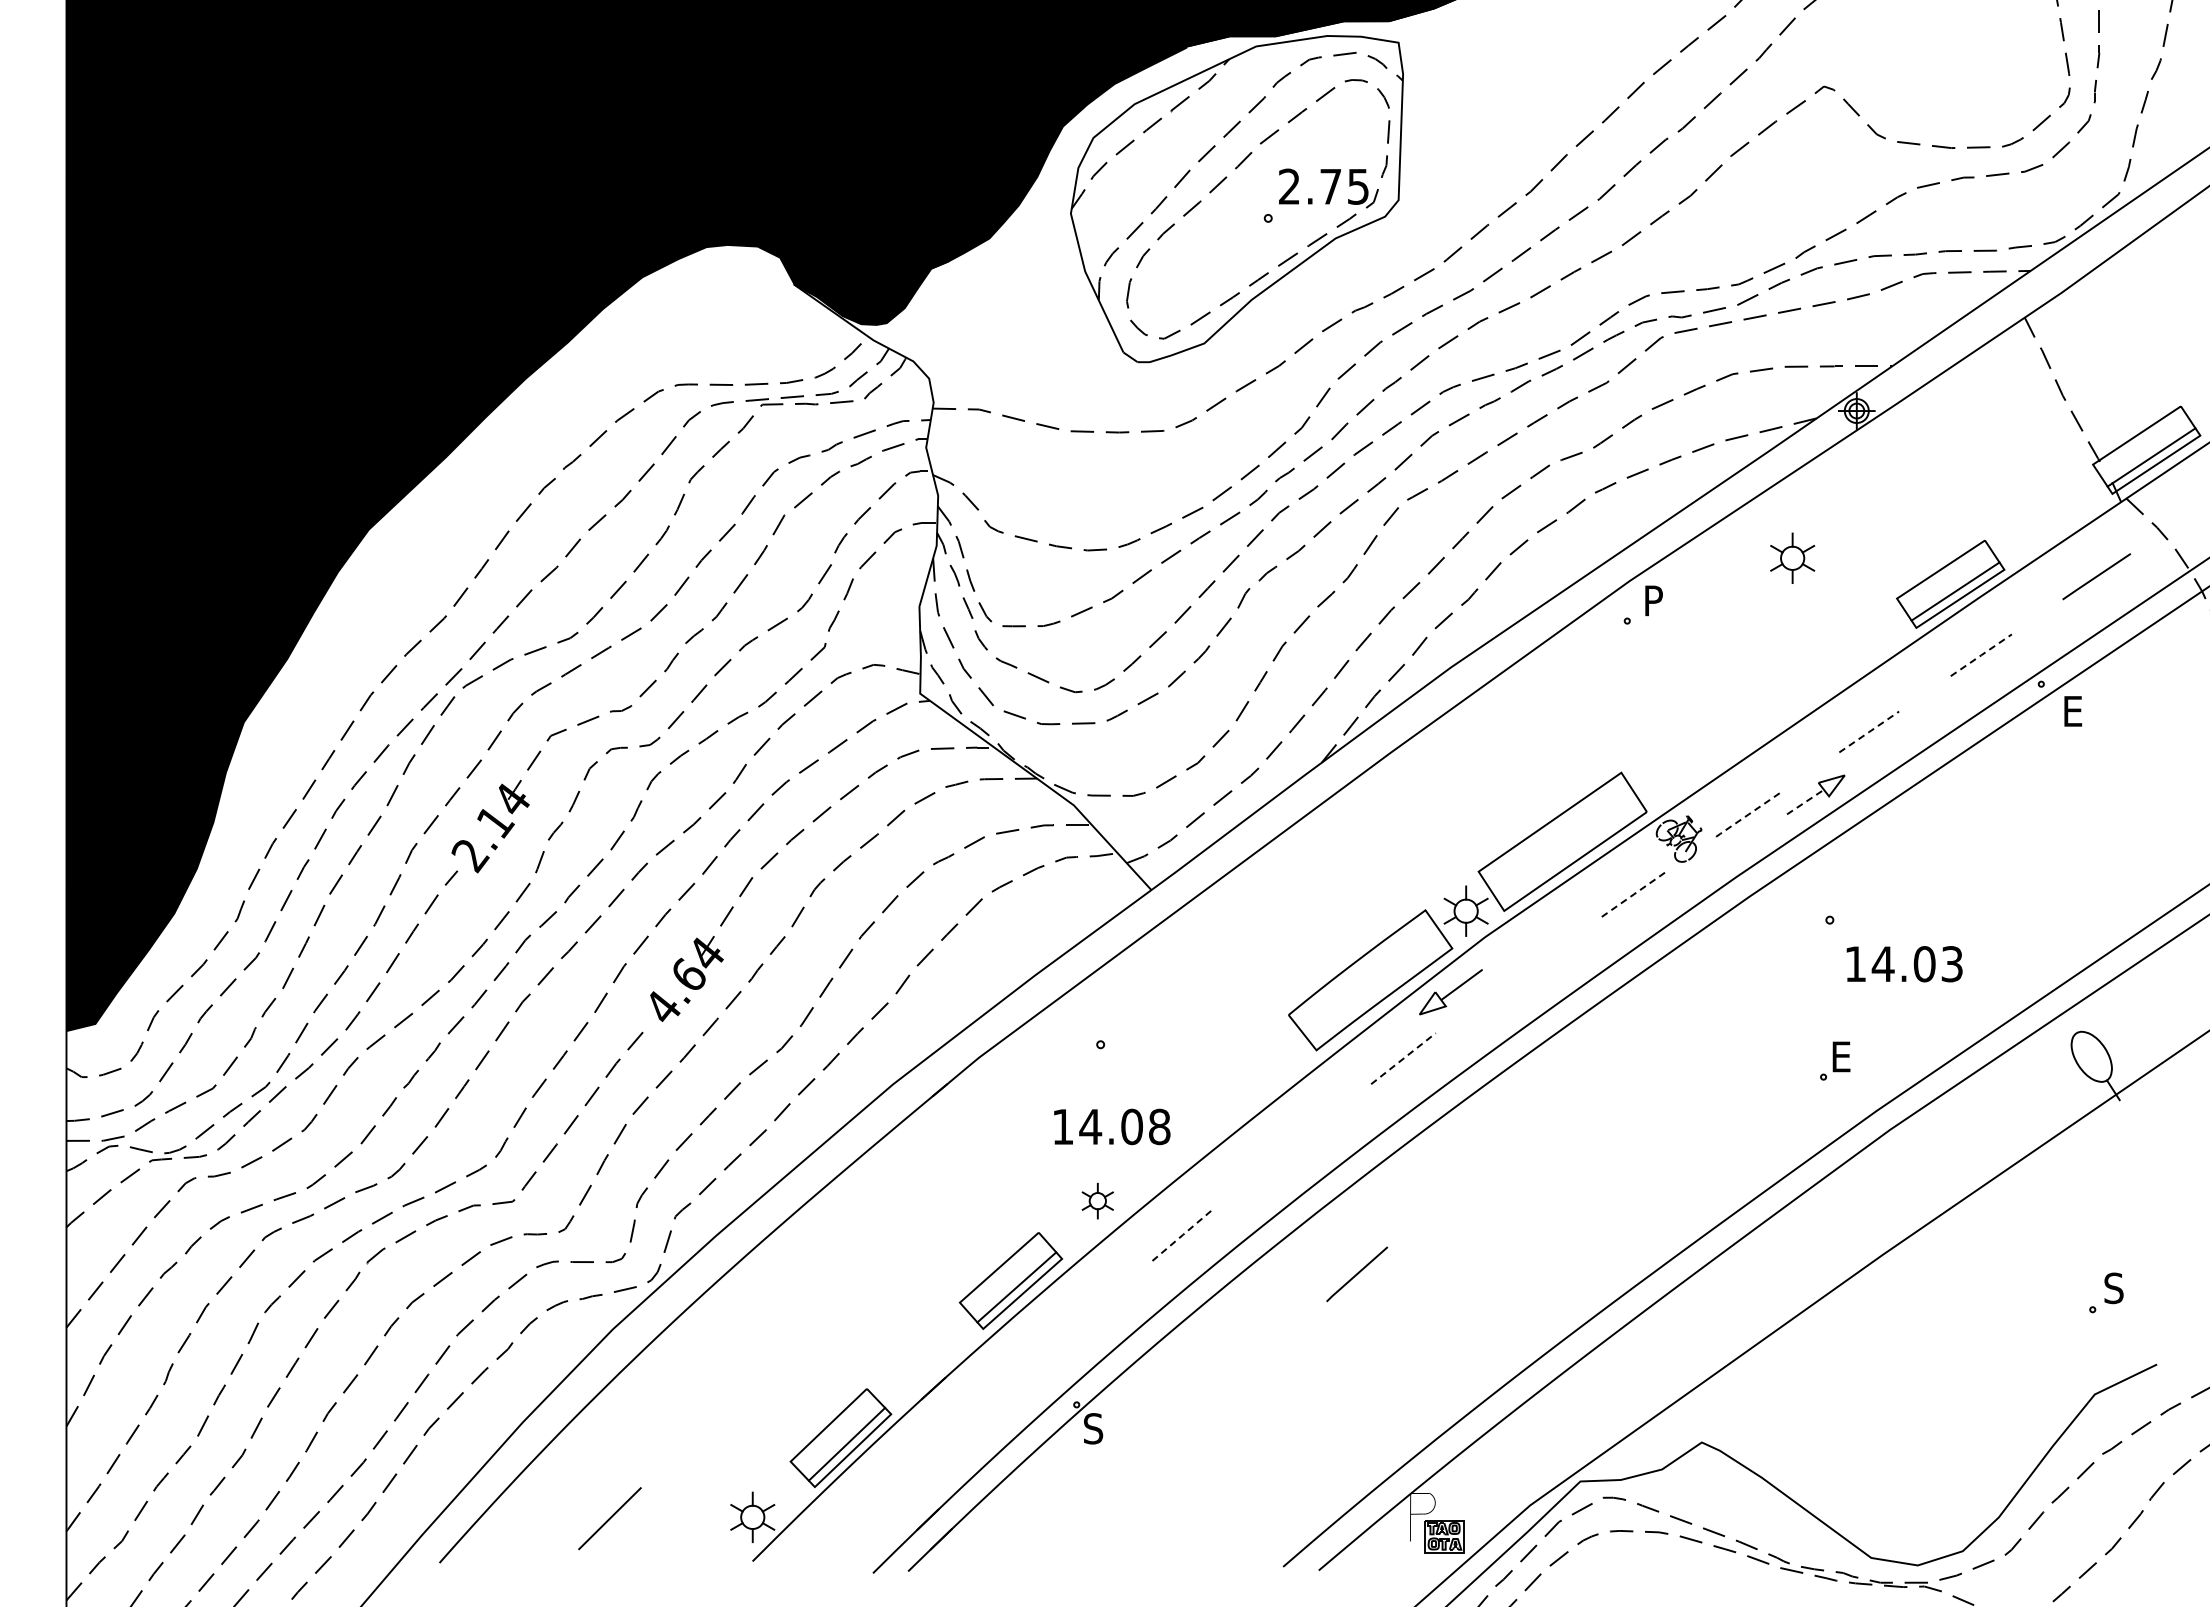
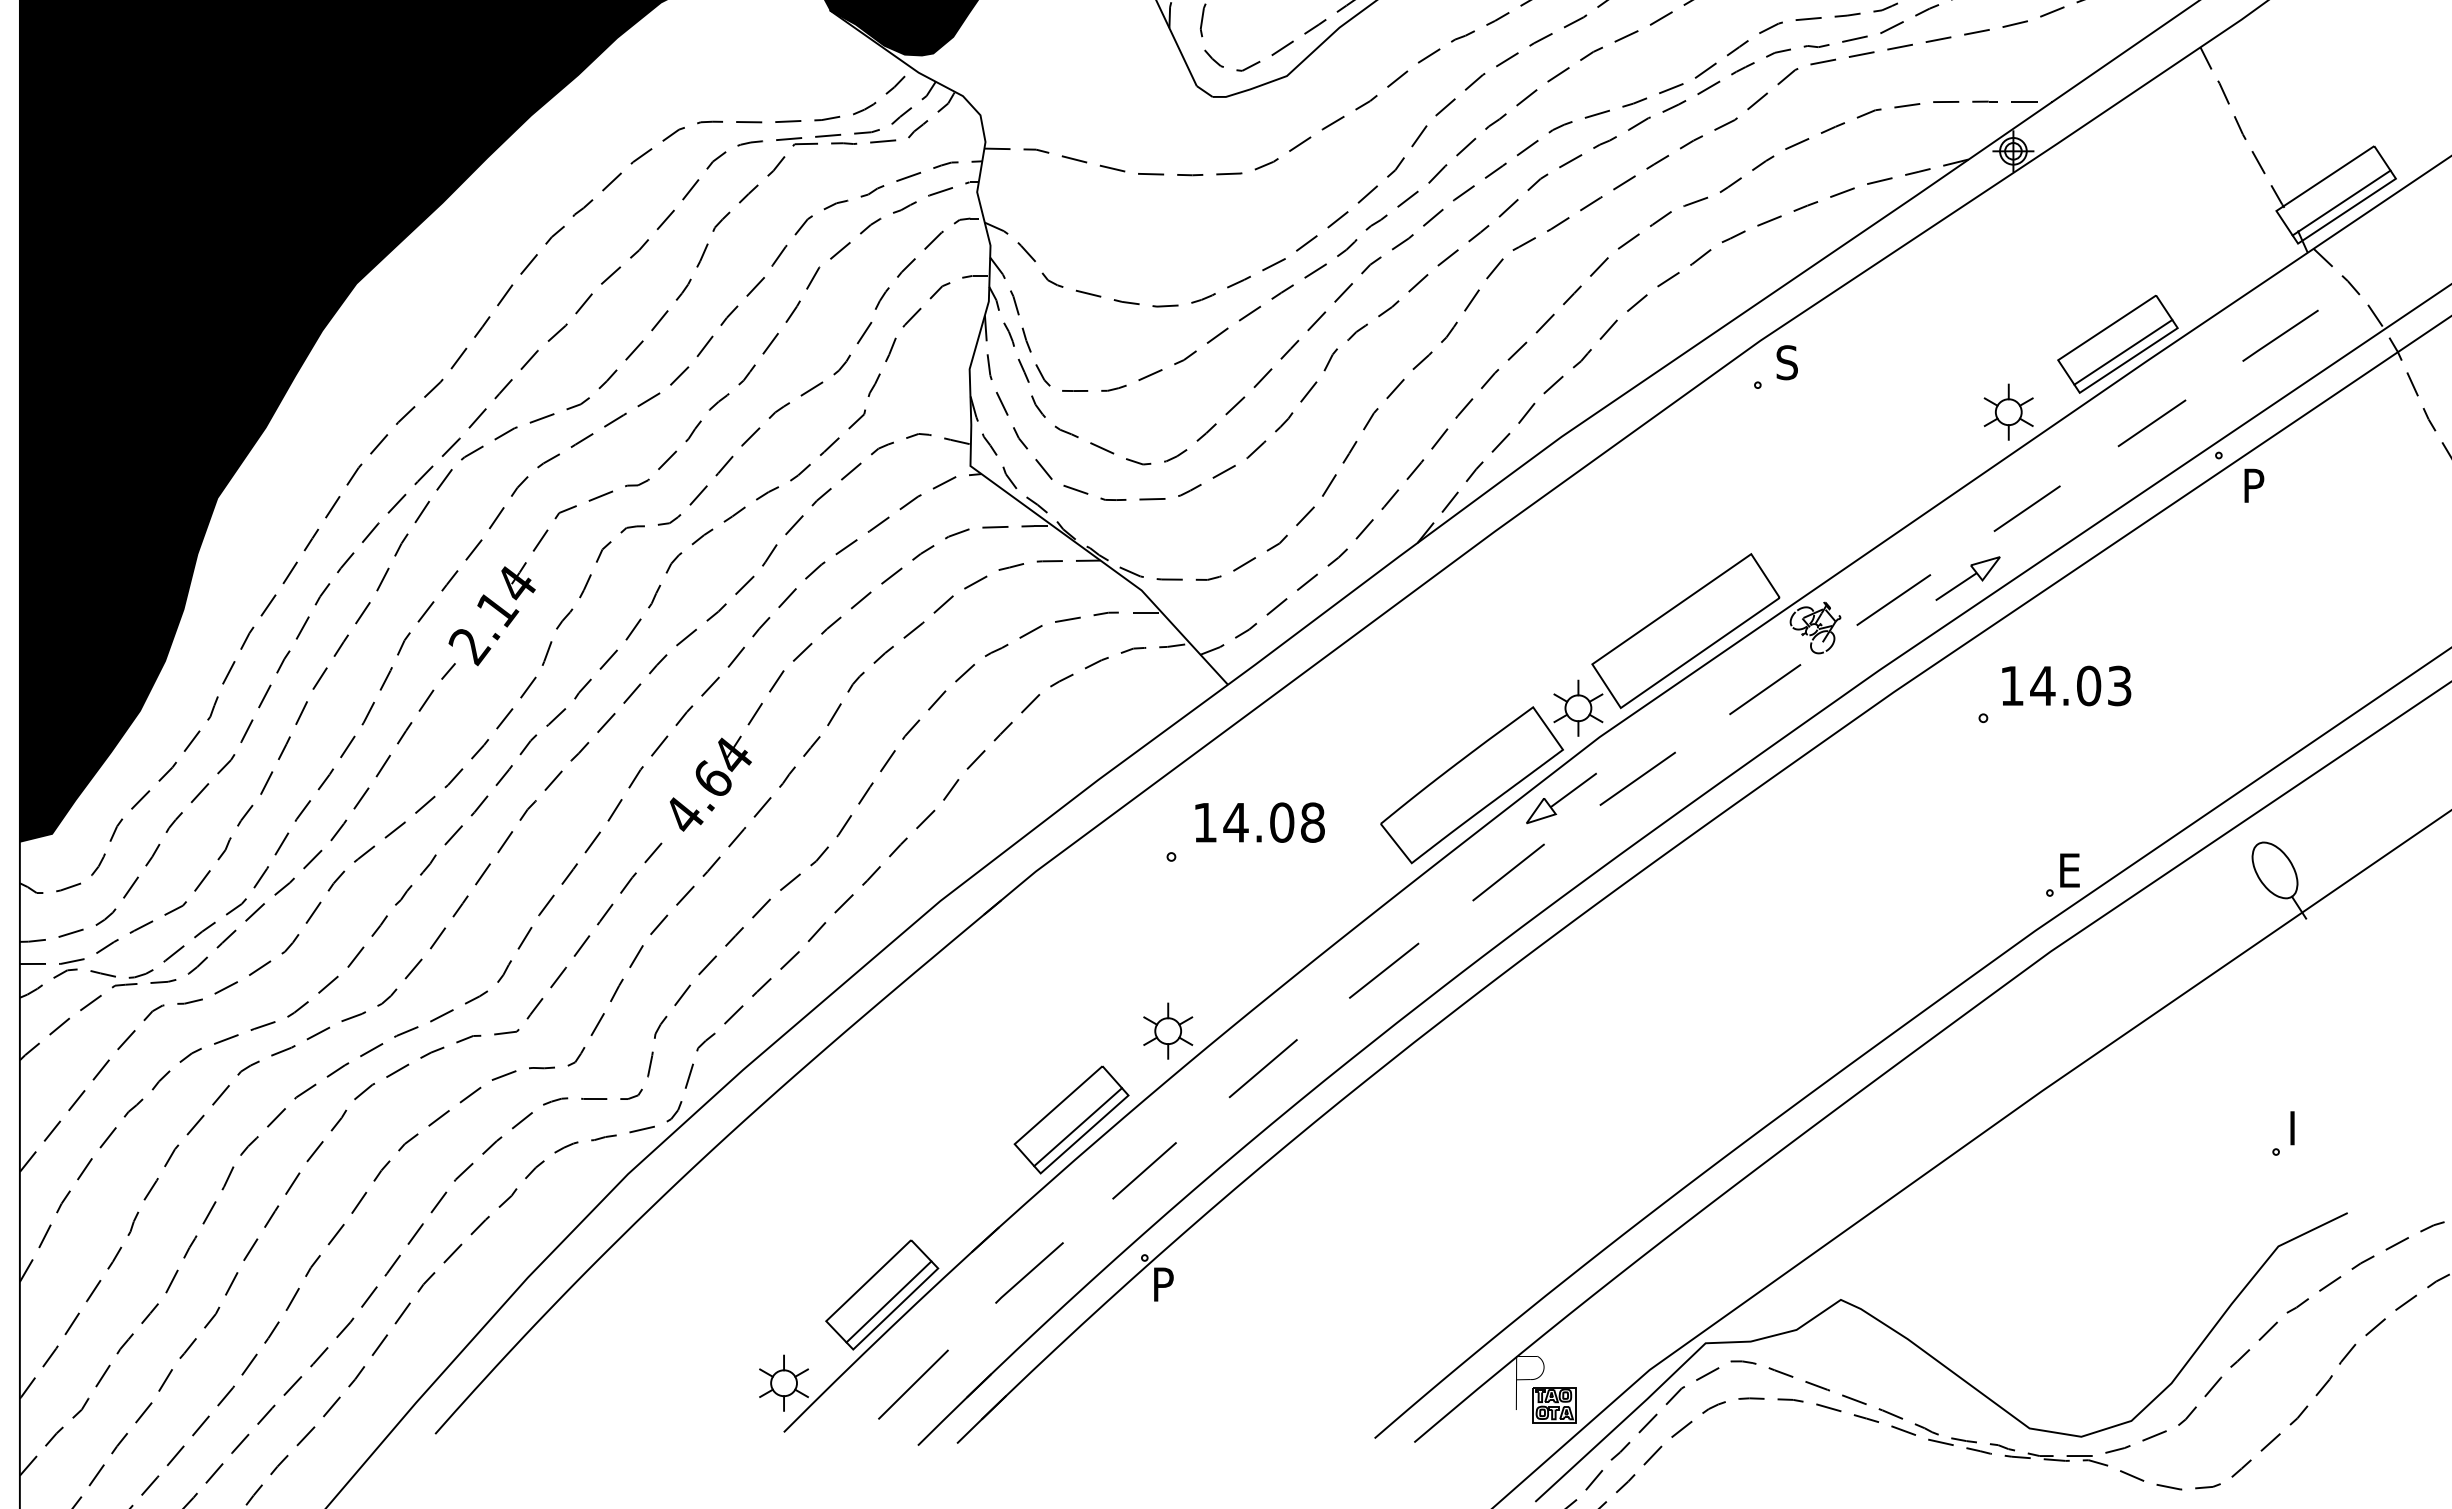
part: (1792, 557) -> (2008, 411), moved
text: (1653, 600) -> (1787, 362), P -> S
line: (1981, 655) -> (2152, 423), dashed -> solid
text: (2075, 711) -> (2256, 485), E -> P
line: (1869, 732) -> (2027, 509), dashed -> solid
line: (1805, 802) -> (1956, 587), dashed -> solid
line: (1749, 814) -> (1893, 600), dashed -> solid
line: (1633, 894) -> (1764, 689), dashed -> solid
text: (1904, 964) -> (2066, 686), moved
line: (1519, 974) -> (1637, 778), added
line: (1404, 1058) -> (1509, 872), dashed -> solid
part: (1835, 1060) -> (2063, 874), moved
text: (1112, 1126) -> (1260, 822), moved
line: (1291, 1146) -> (1383, 970), added
part: (1097, 1200) -> (1167, 1030), size x1.43
line: (1183, 1234) -> (1263, 1068), dashed -> solid
line: (1357, 1274) -> (1029, 1273), moved
text: (2113, 1288) -> (2299, 1128), S -> I
line: (1076, 1326) -> (1144, 1170), added
text: (1093, 1428) -> (1163, 1284), S -> P
line: (609, 1518) -> (912, 1384), moved

